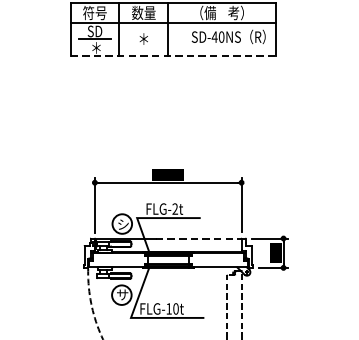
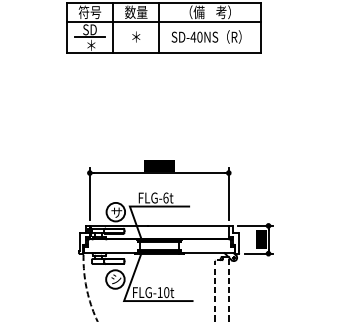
text: (228, 36) -> (206, 36), moved
line: (173, 55) -> (164, 52), dashed -> solid
text: (174, 208) -> (165, 197), FLG-2t -> FLG-6t
text: (122, 224) -> (116, 212), シ -> サ
line: (199, 239) -> (188, 226), dashed -> solid
text: (121, 295) -> (115, 279), サ -> シ

